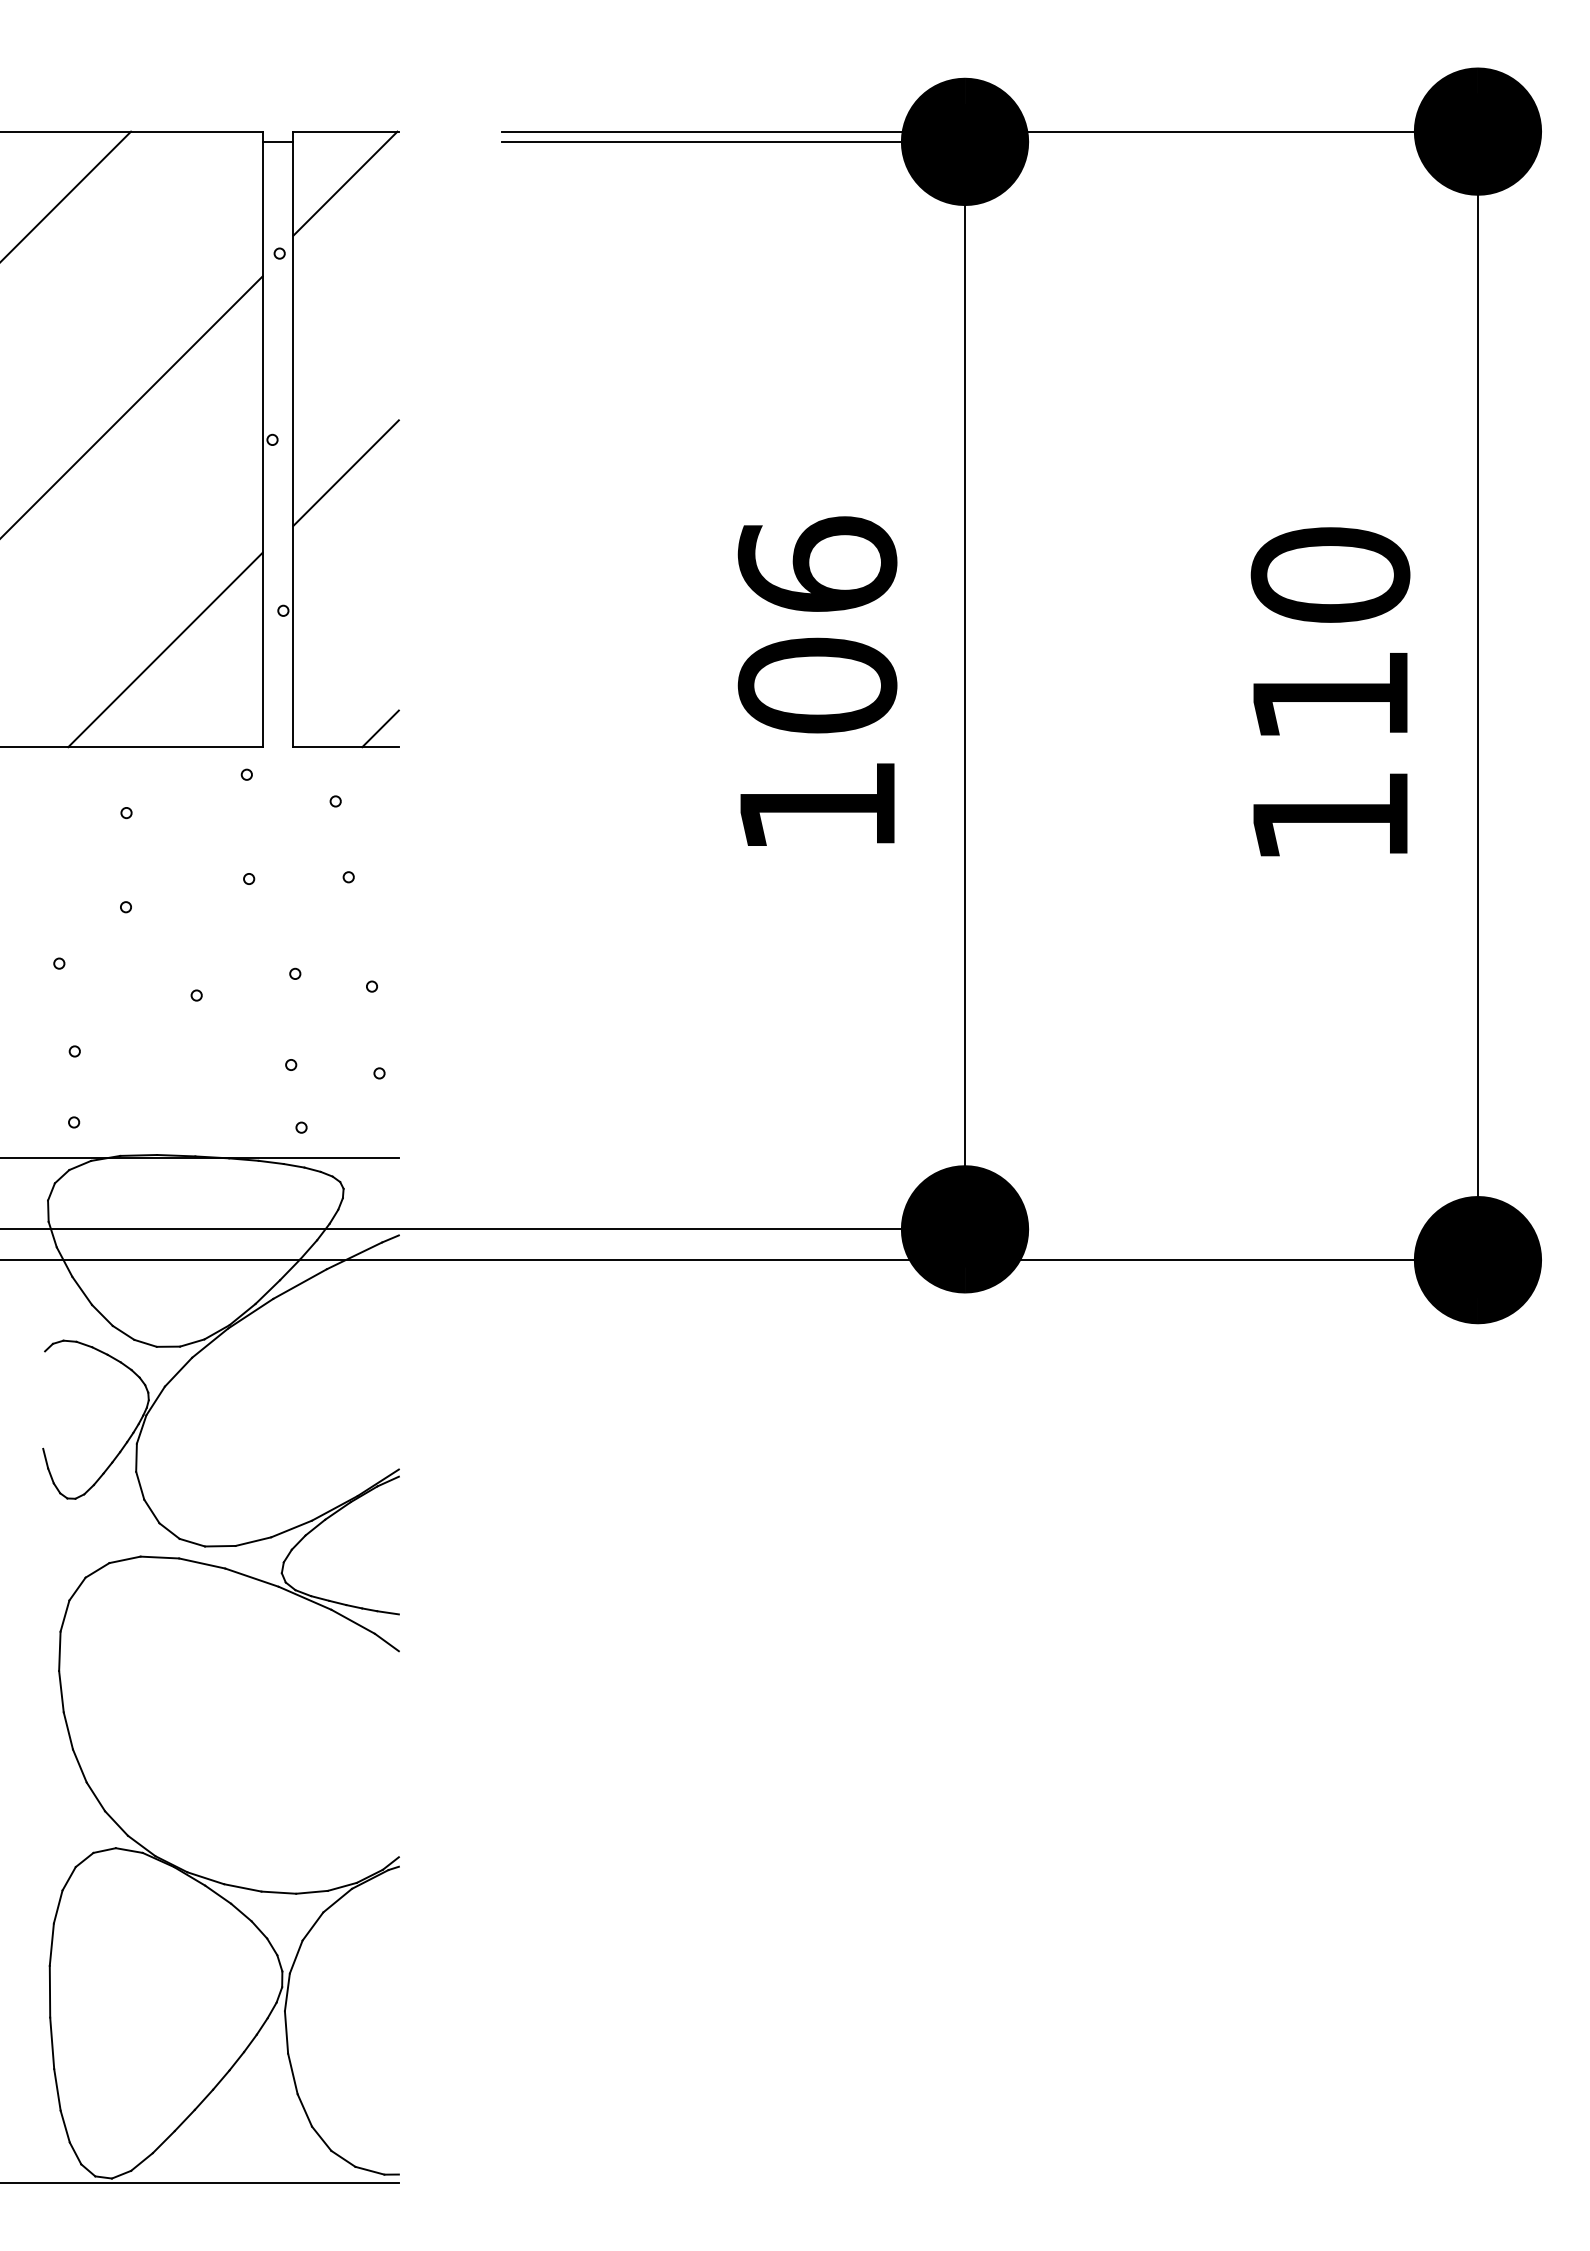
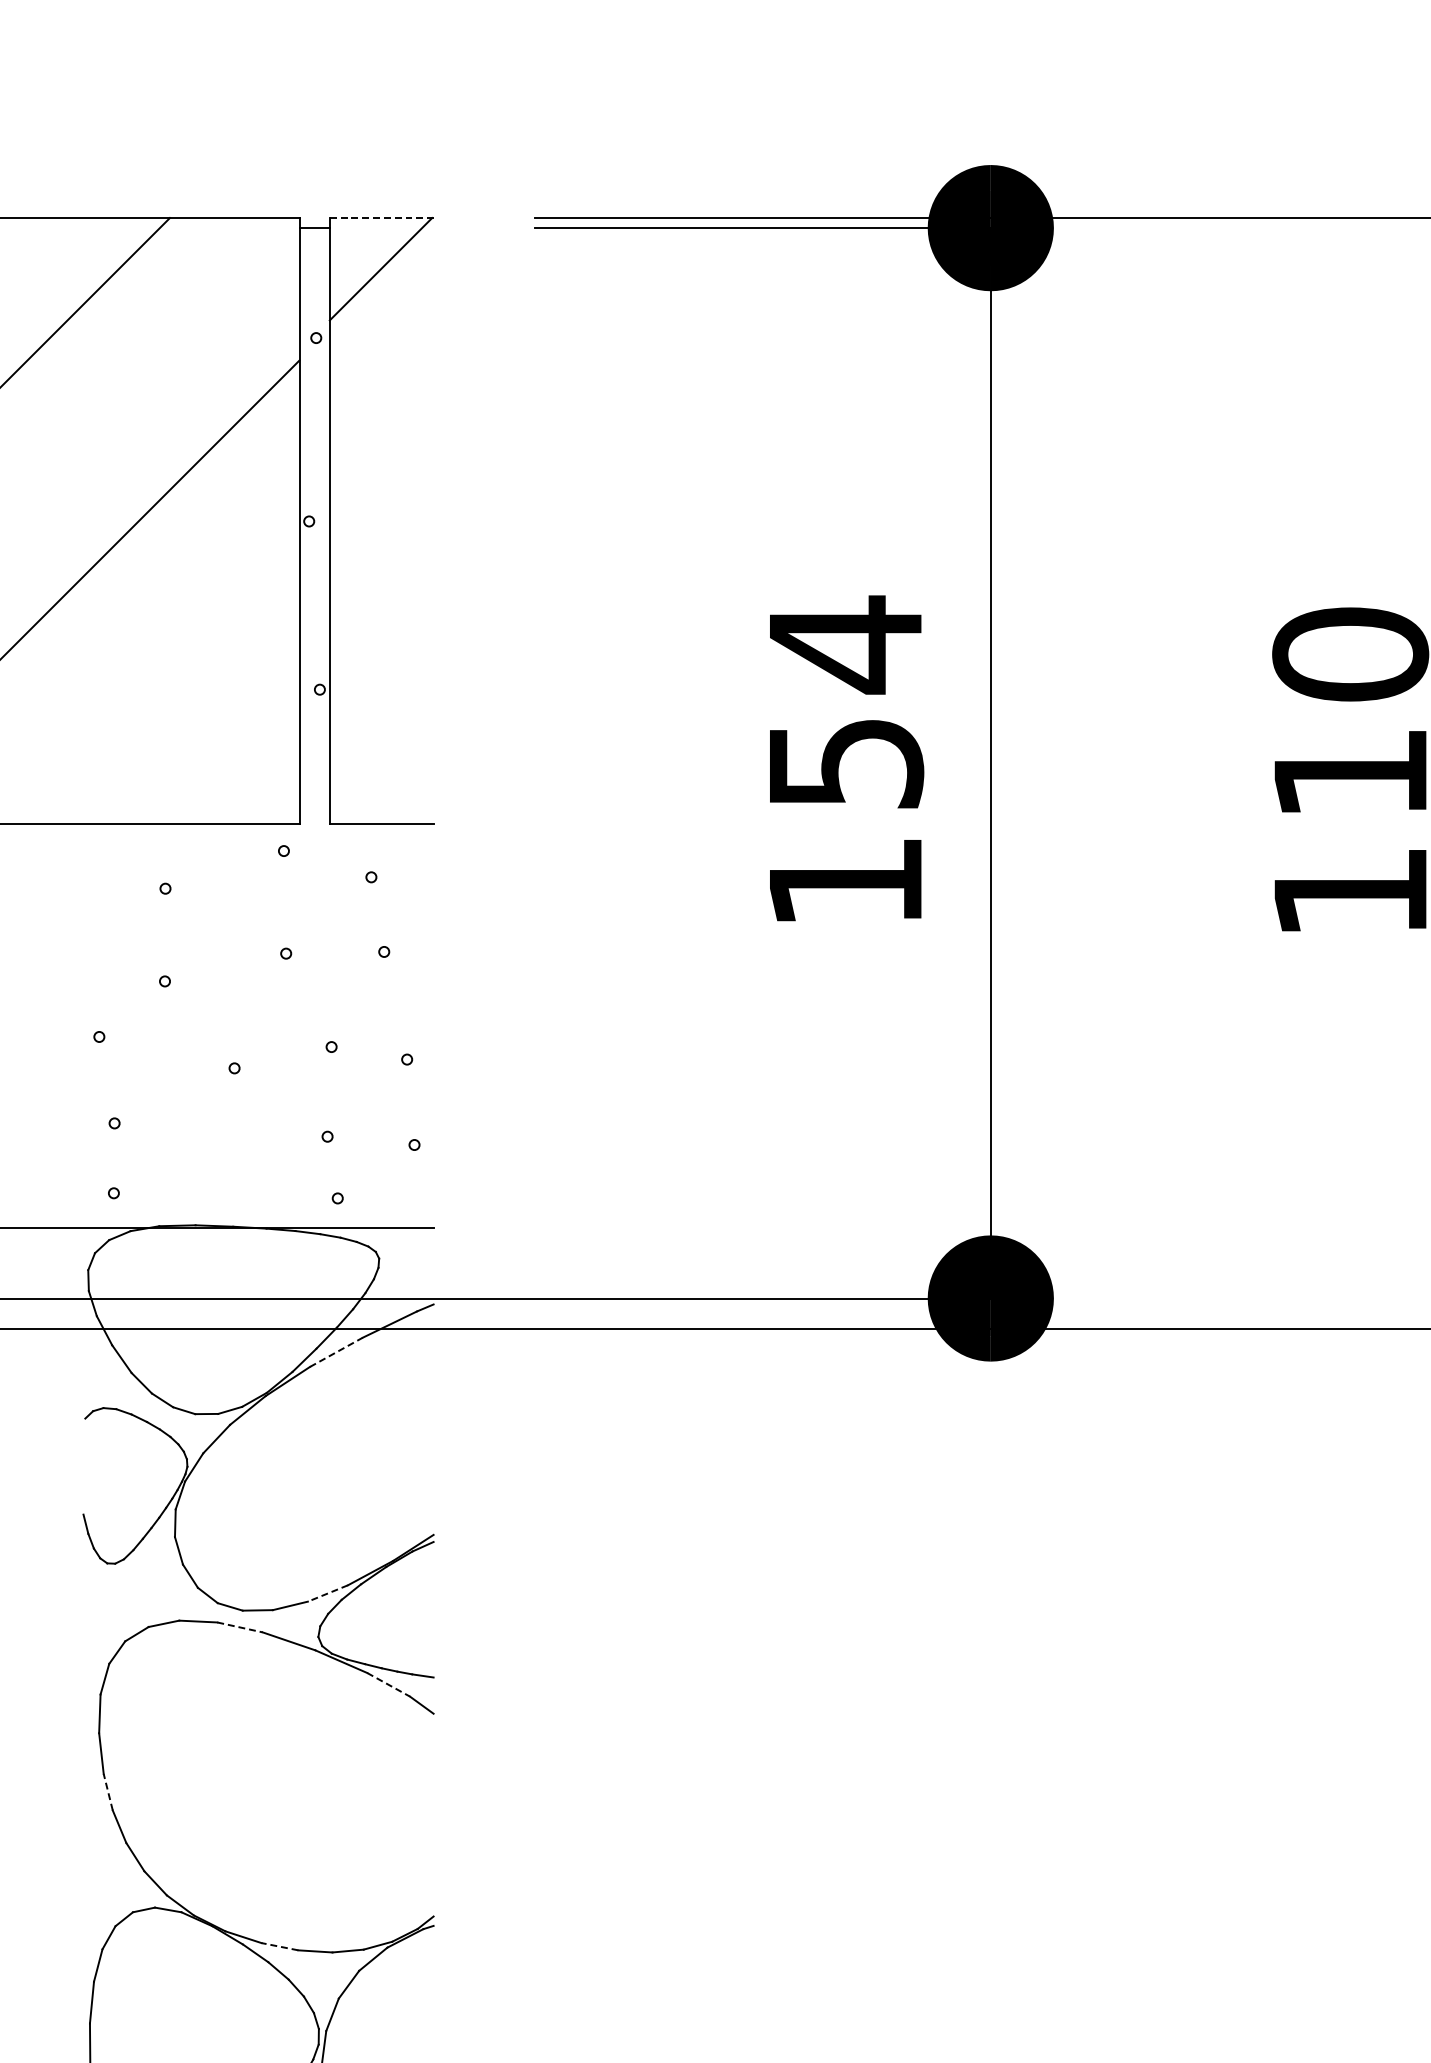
line: (346, 131) -> (382, 217), solid -> dashed
line: (345, 472) -> (381, 553), removed
text: (817, 624) -> (845, 703), 106 -> 154
line: (165, 649) -> (203, 727), removed
line: (380, 728) -> (415, 805), removed
line: (300, 1284) -> (336, 1352), solid -> dashed
line: (291, 1529) -> (327, 1593), solid -> dashed
line: (202, 1563) -> (240, 1627), solid -> dashed
line: (353, 1621) -> (388, 1684), solid -> dashed
line: (68, 1730) -> (108, 1791), solid -> dashed
line: (242, 1887) -> (279, 1946), solid -> dashed

